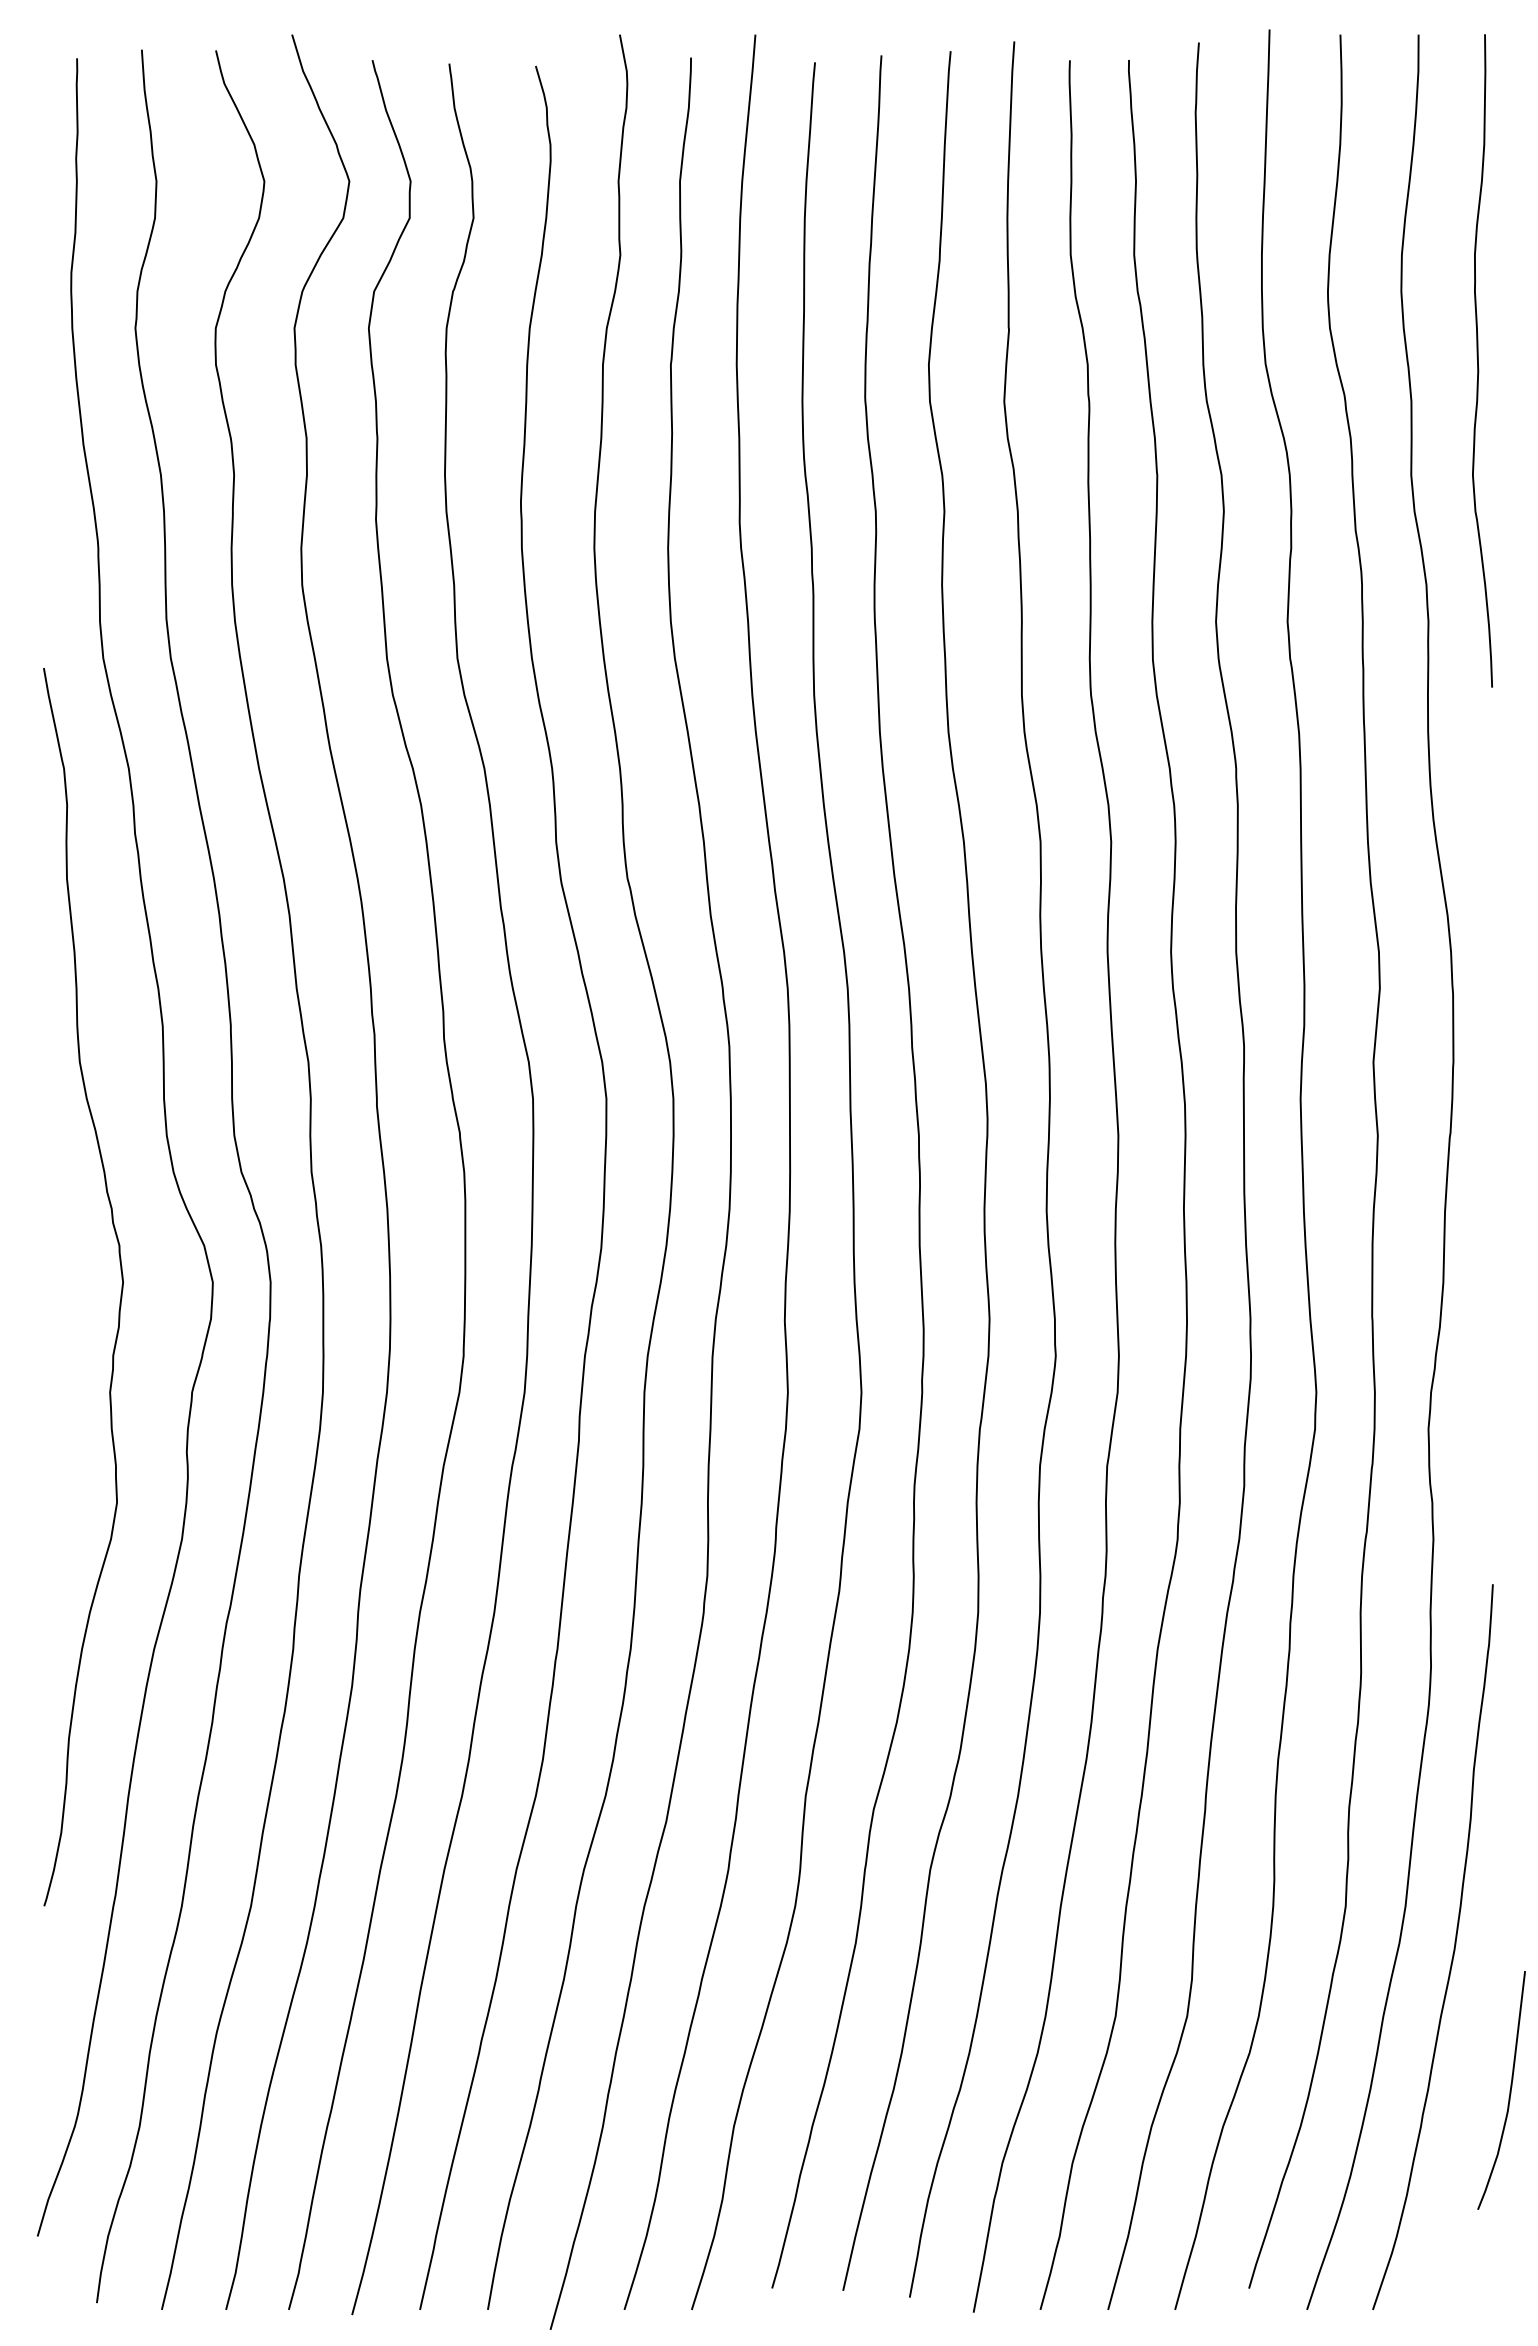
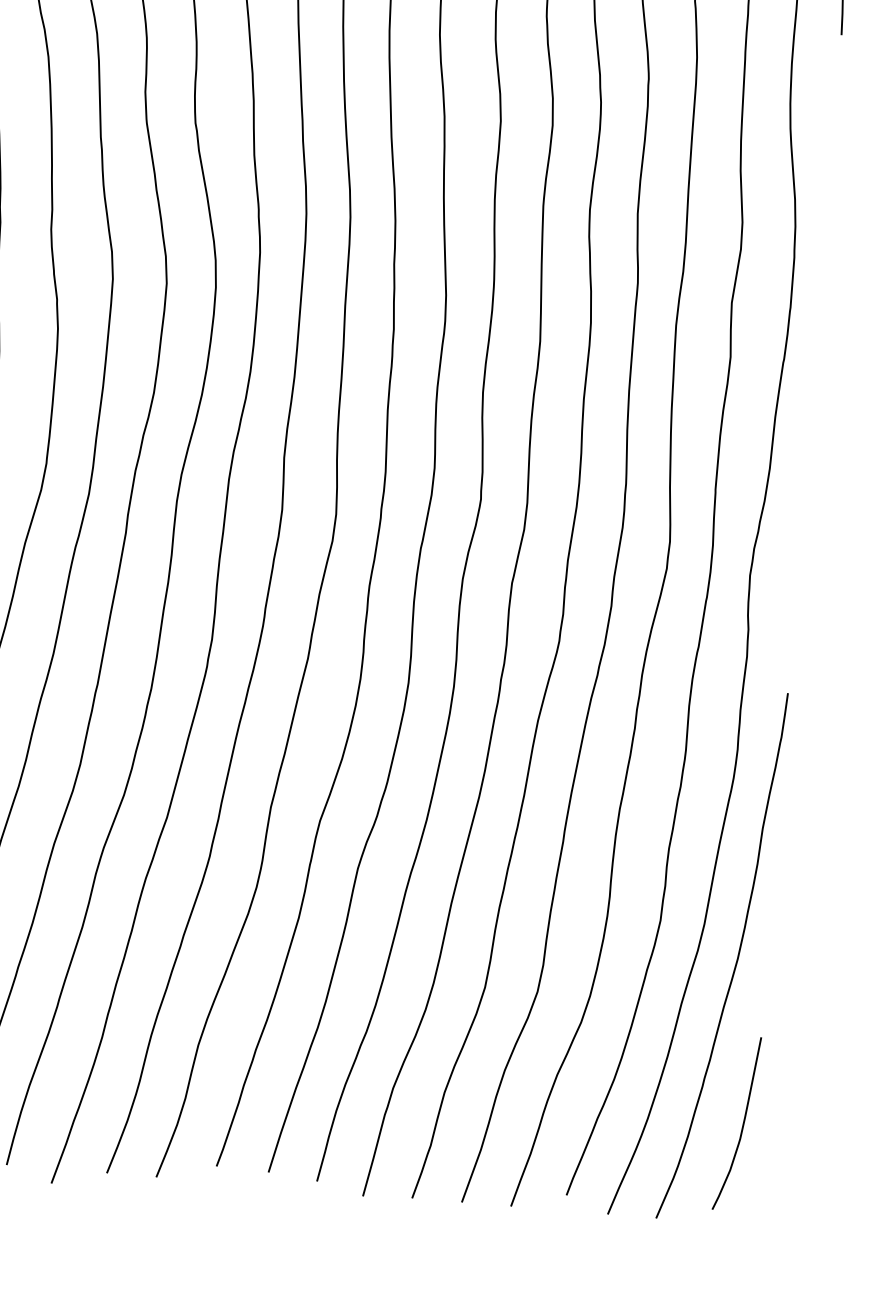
curve: (1509, 2090) -> (742, 1124), moved

